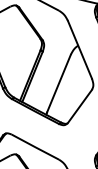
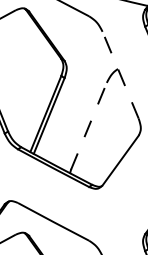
line: (79, 49) -> (119, 74), solid -> dashed
line: (59, 83) -> (89, 125), solid -> dashed

